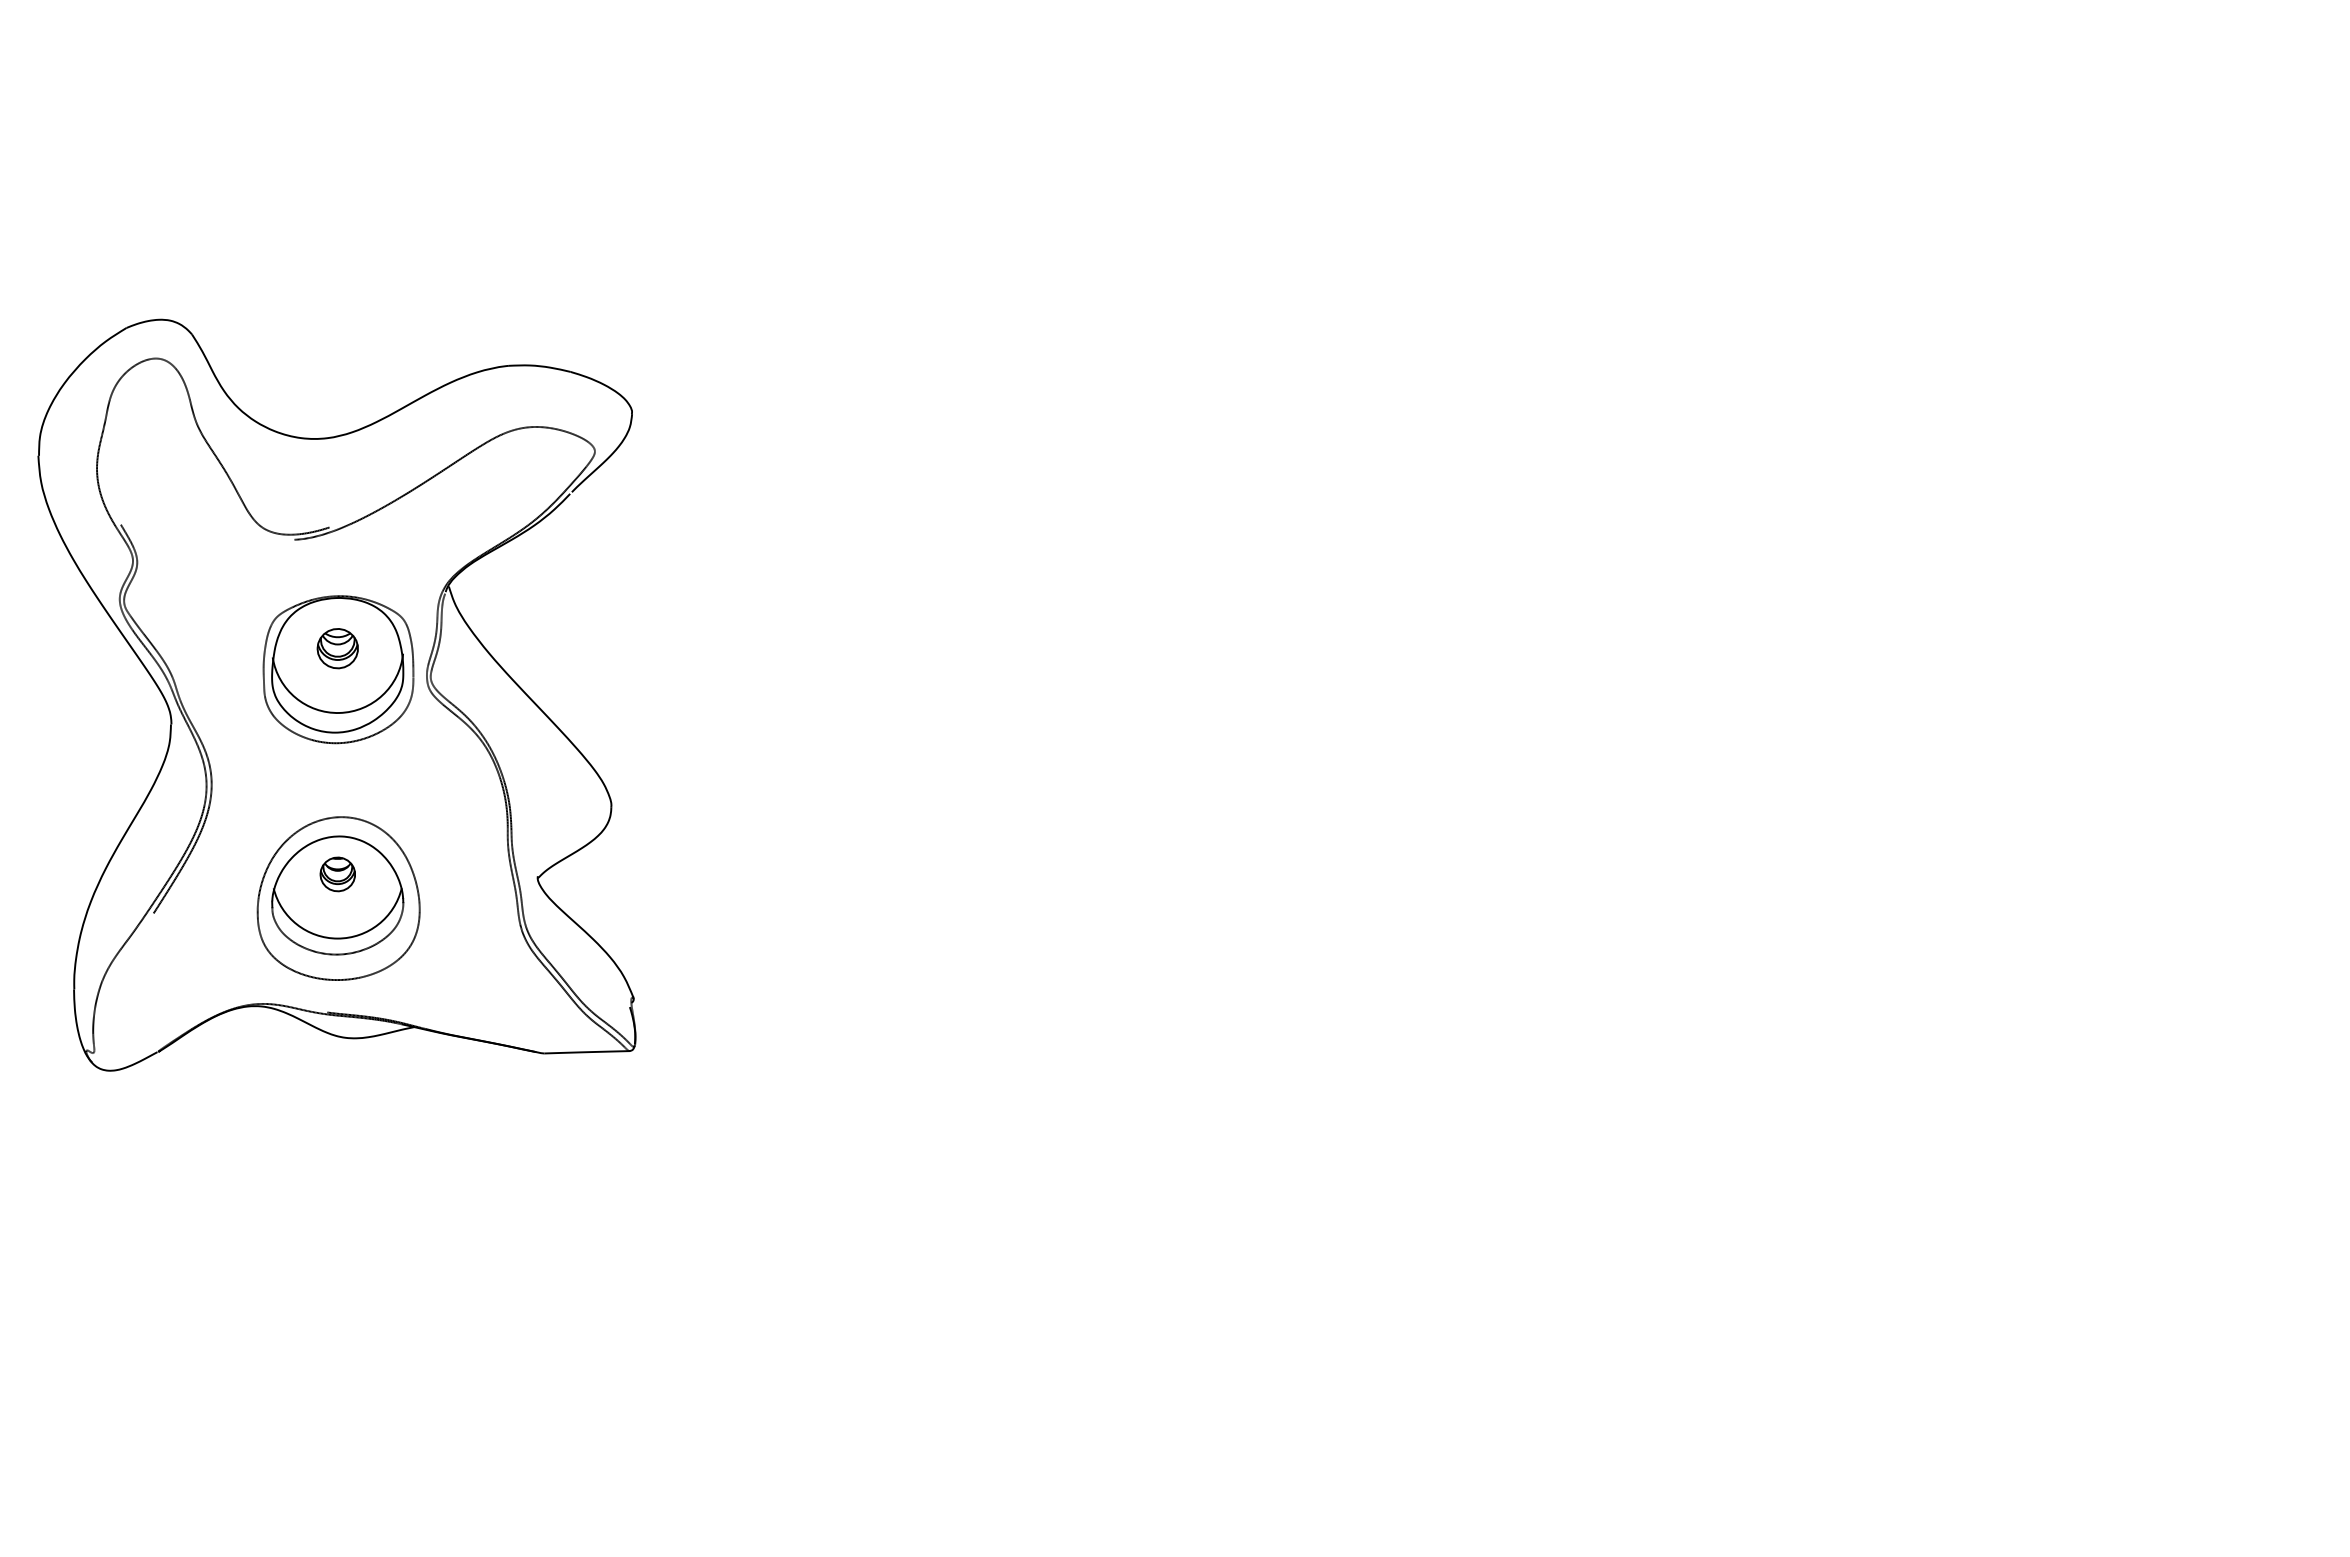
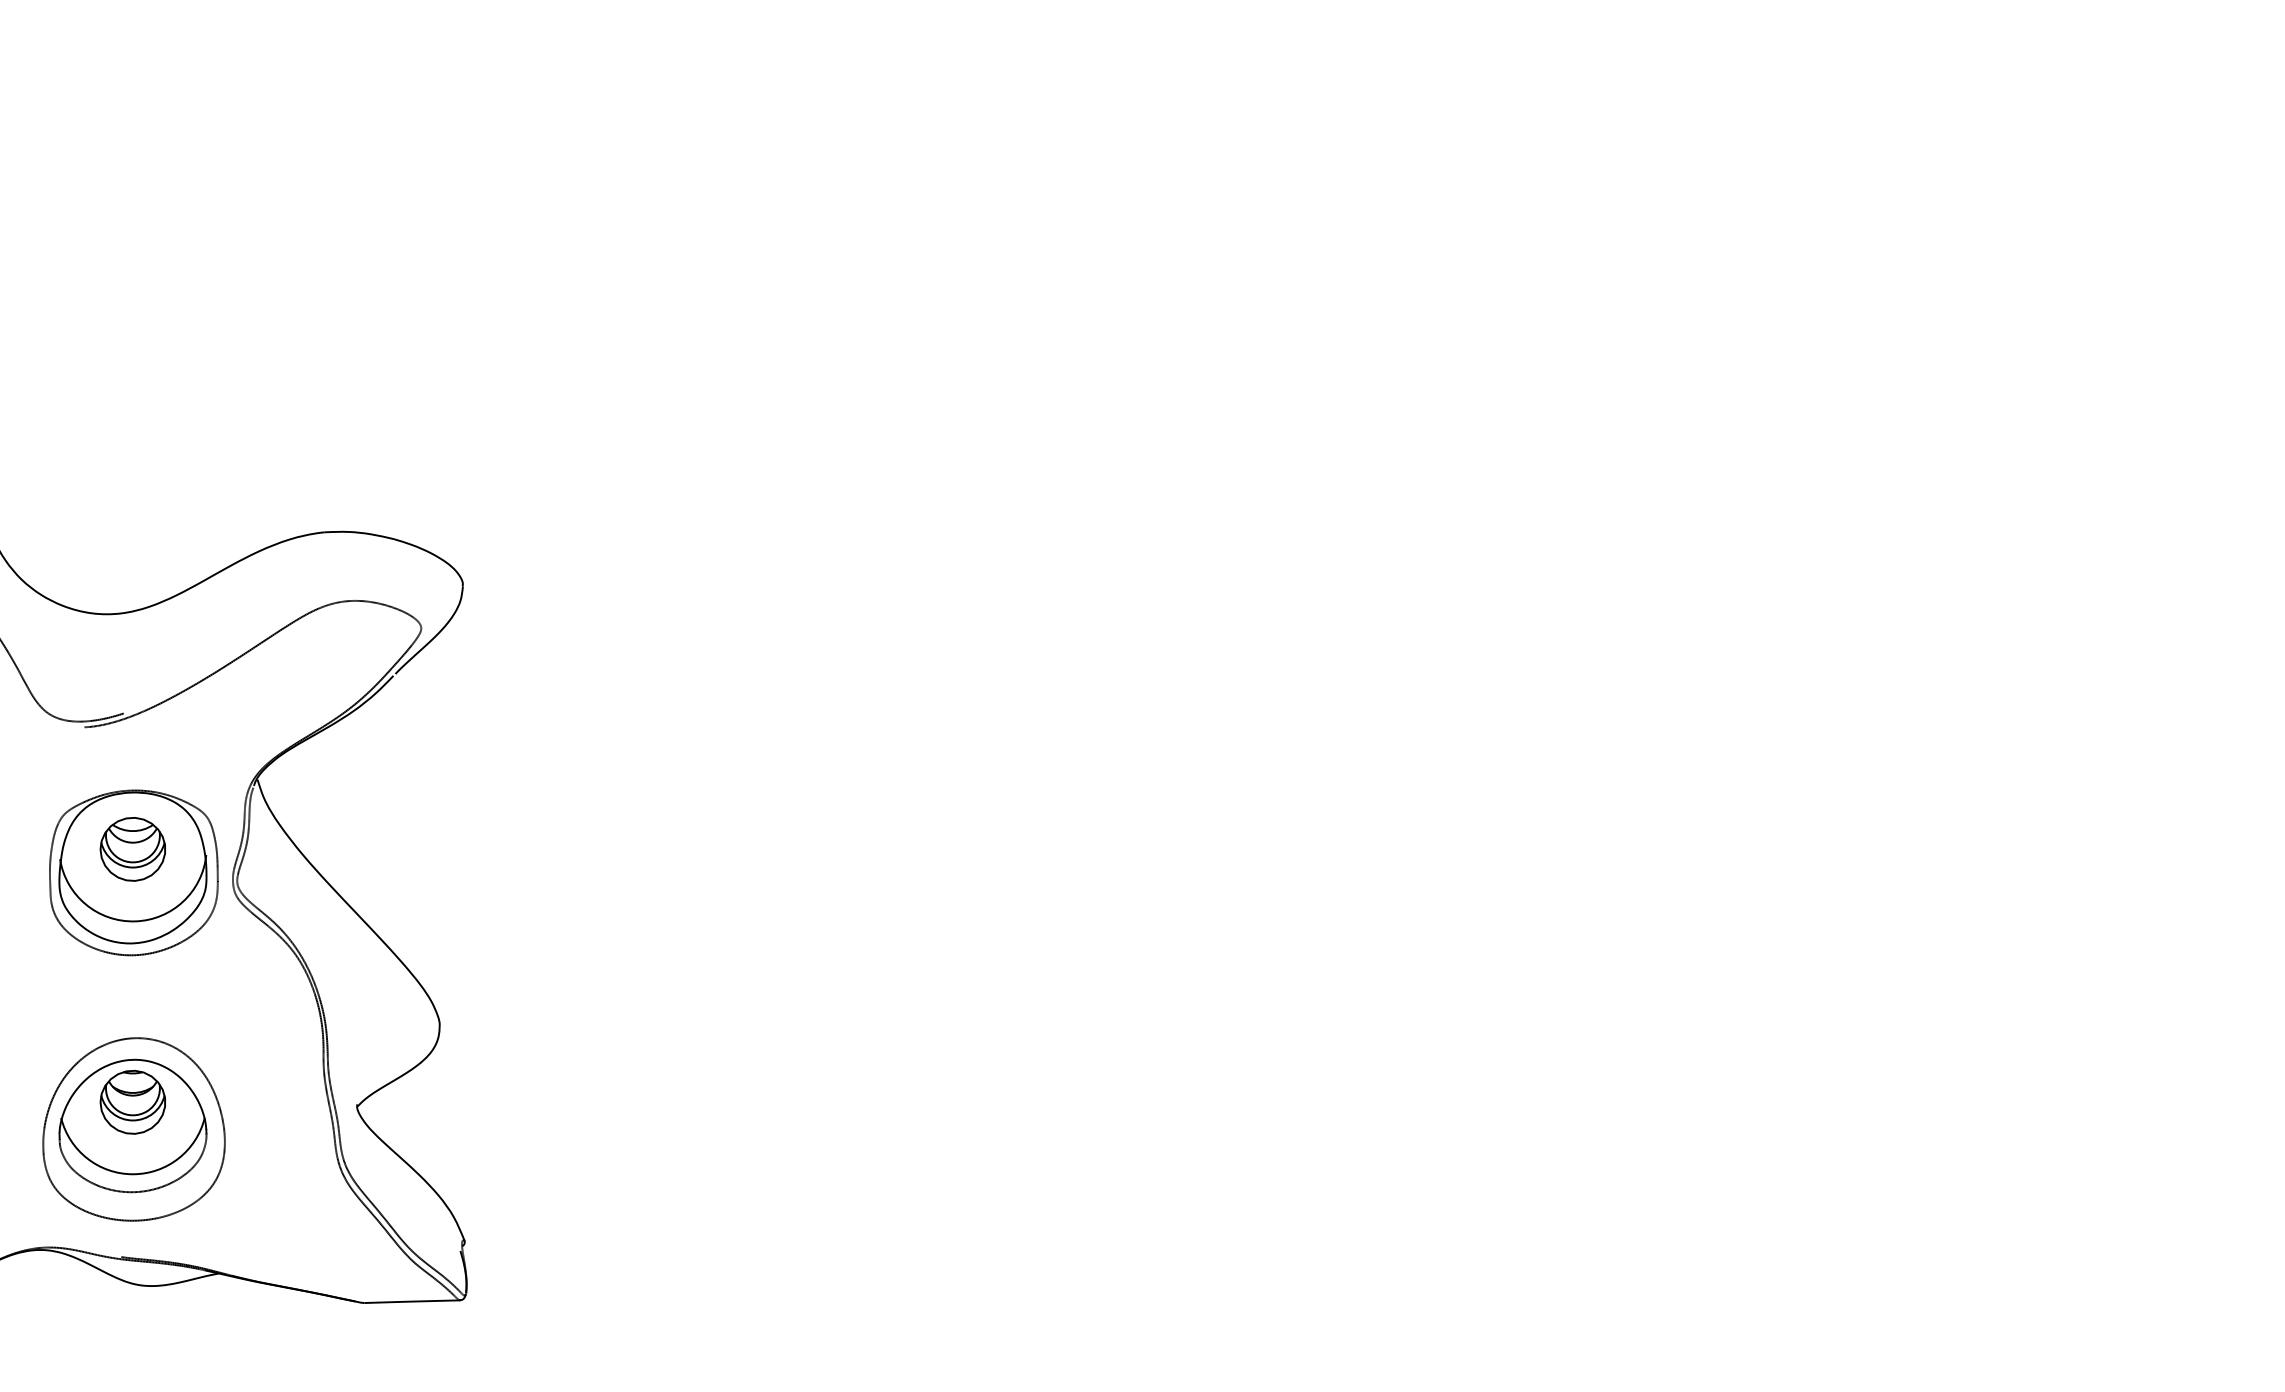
part: (337, 648) -> (132, 849), size x1.43
part: (337, 874) -> (132, 1102), size x1.67

